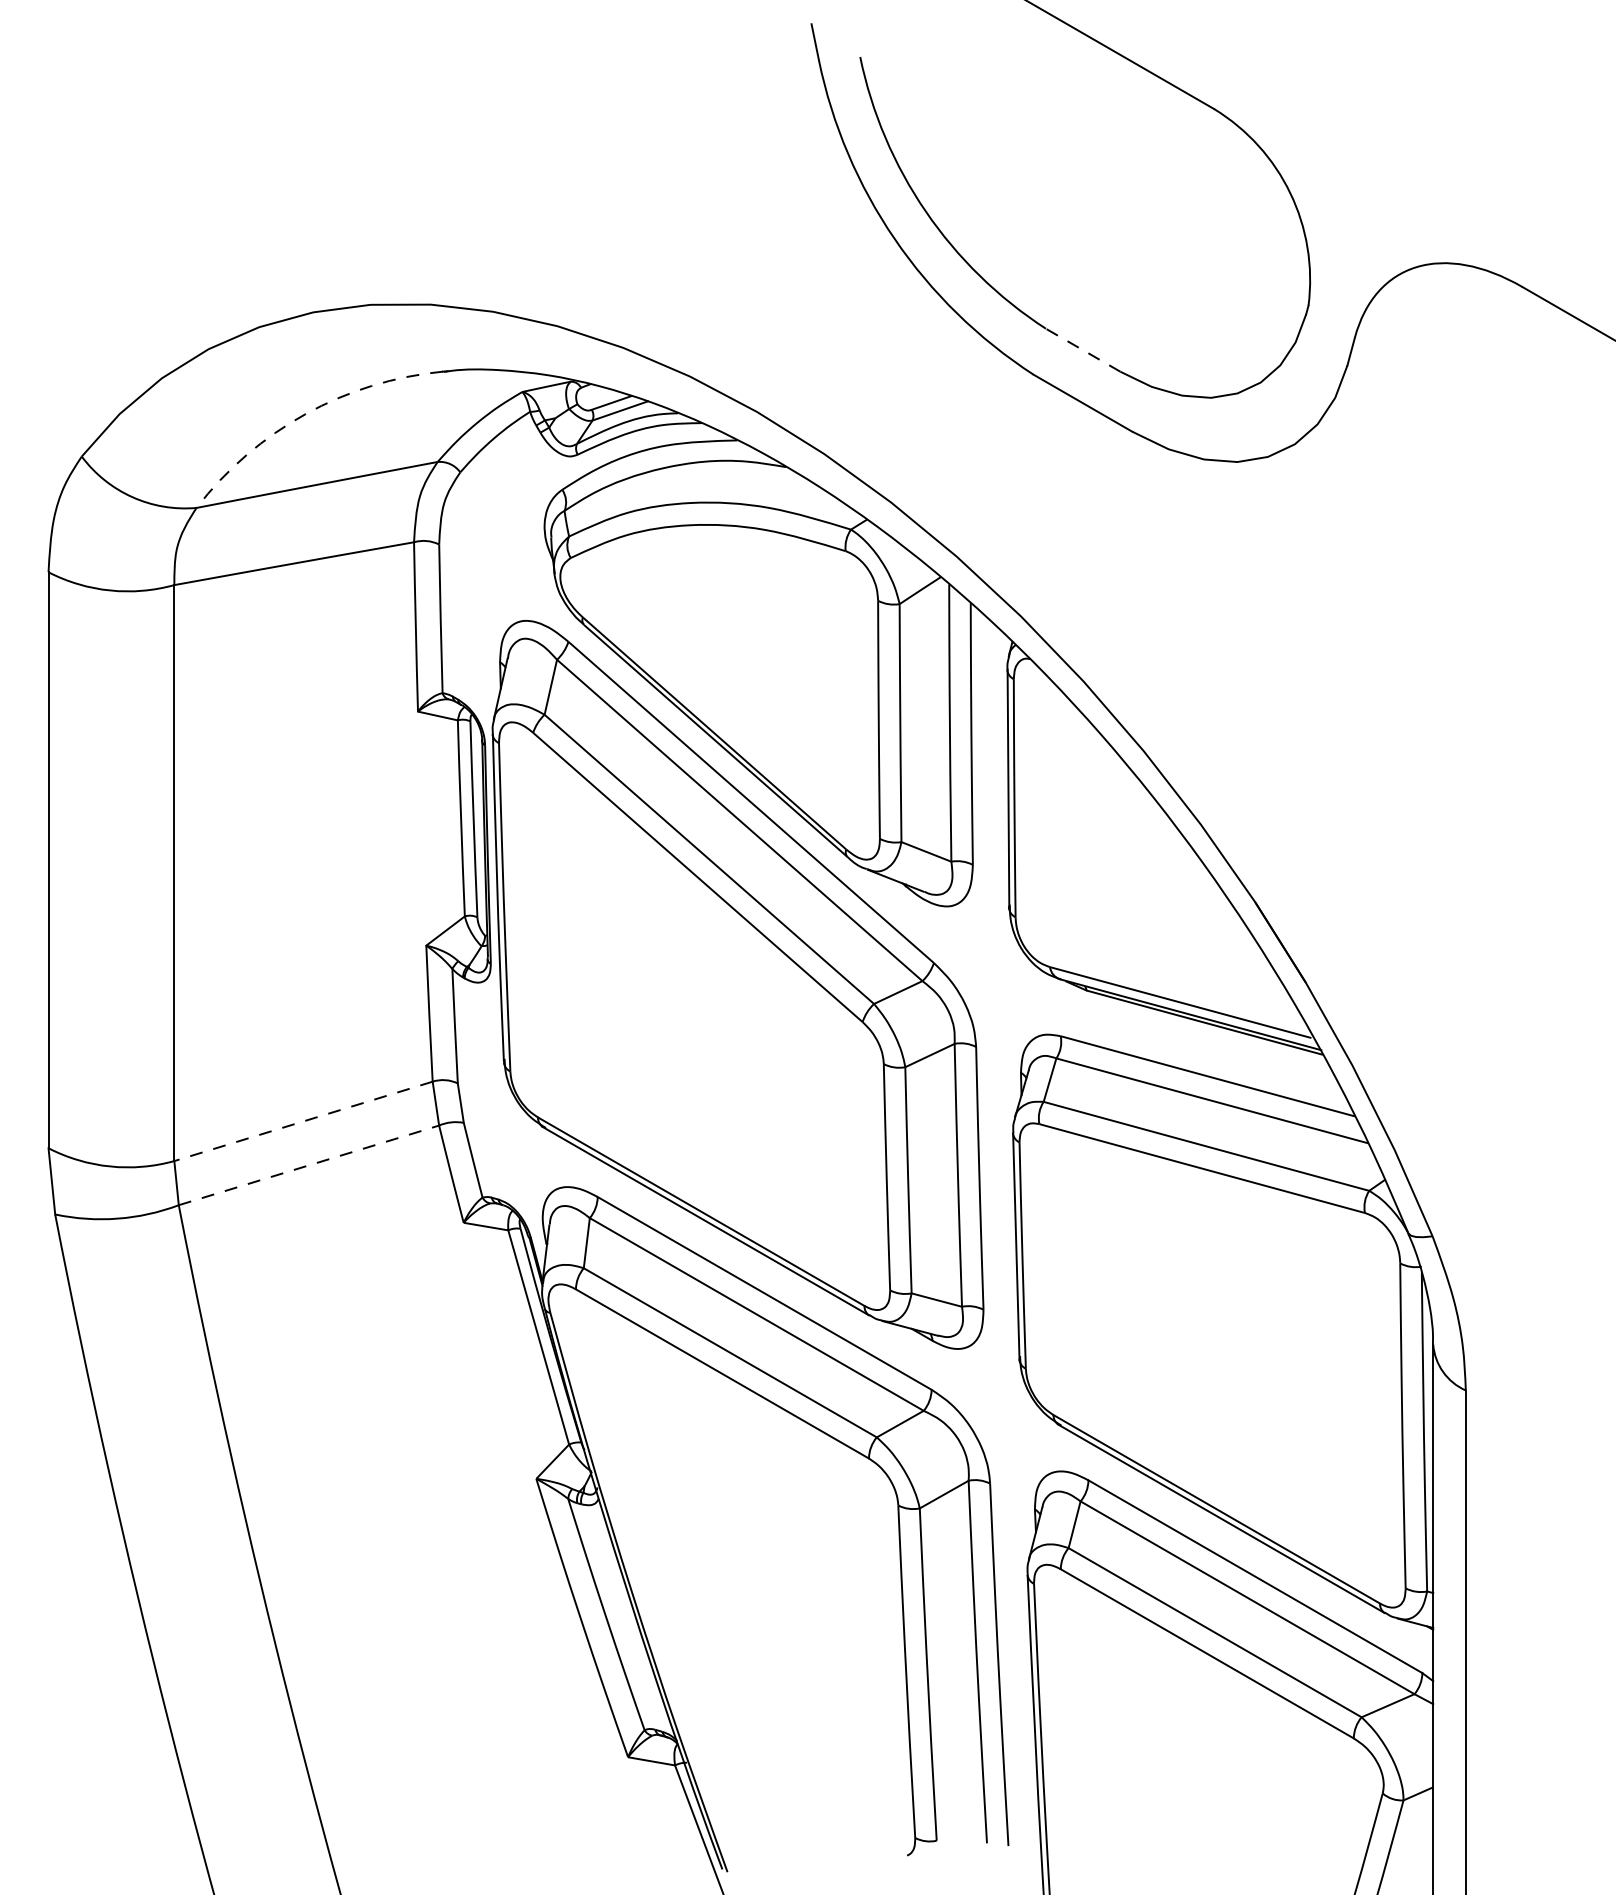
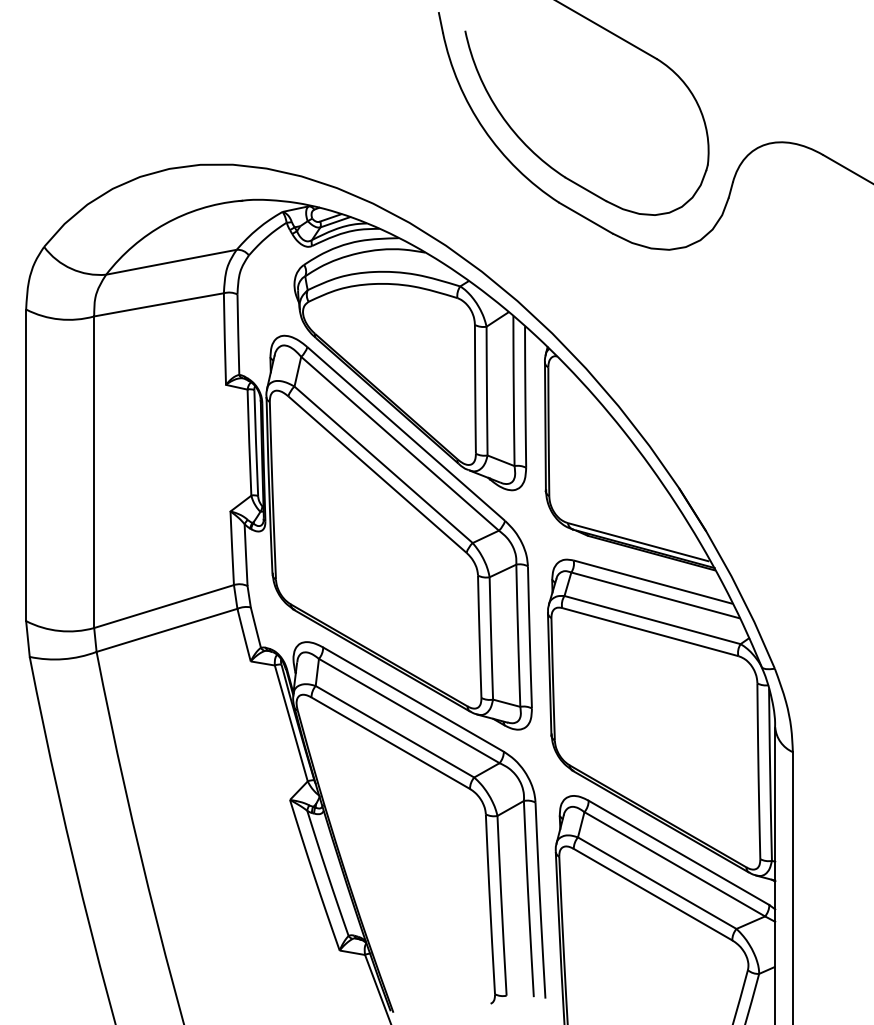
line: (1082, 350) -> (585, 189), dashed -> solid
arc: (306, 413) -> (165, 223), dashed -> solid
line: (302, 1121) -> (163, 606), dashed -> solid
line: (309, 1165) -> (167, 630), dashed -> solid

